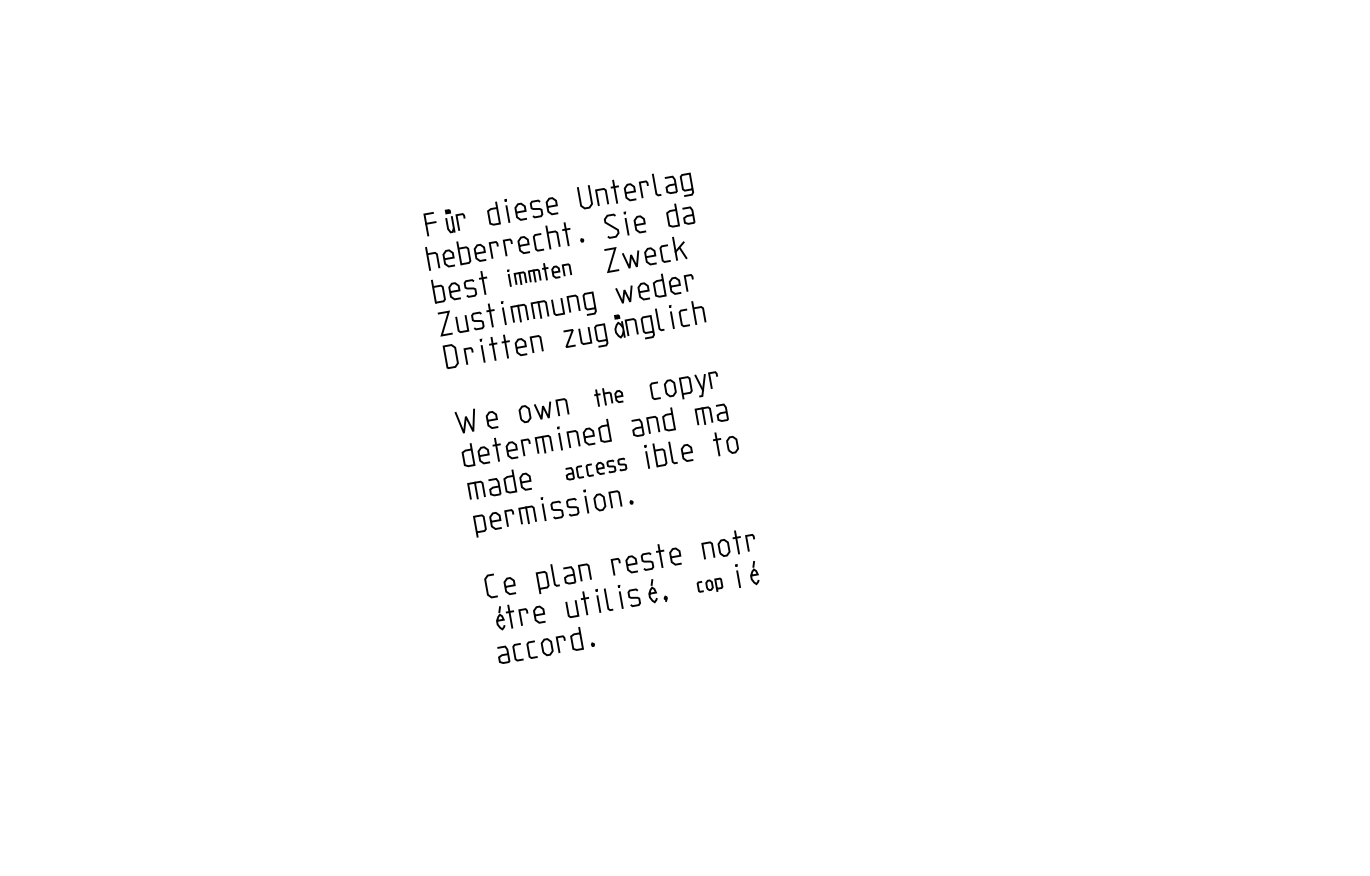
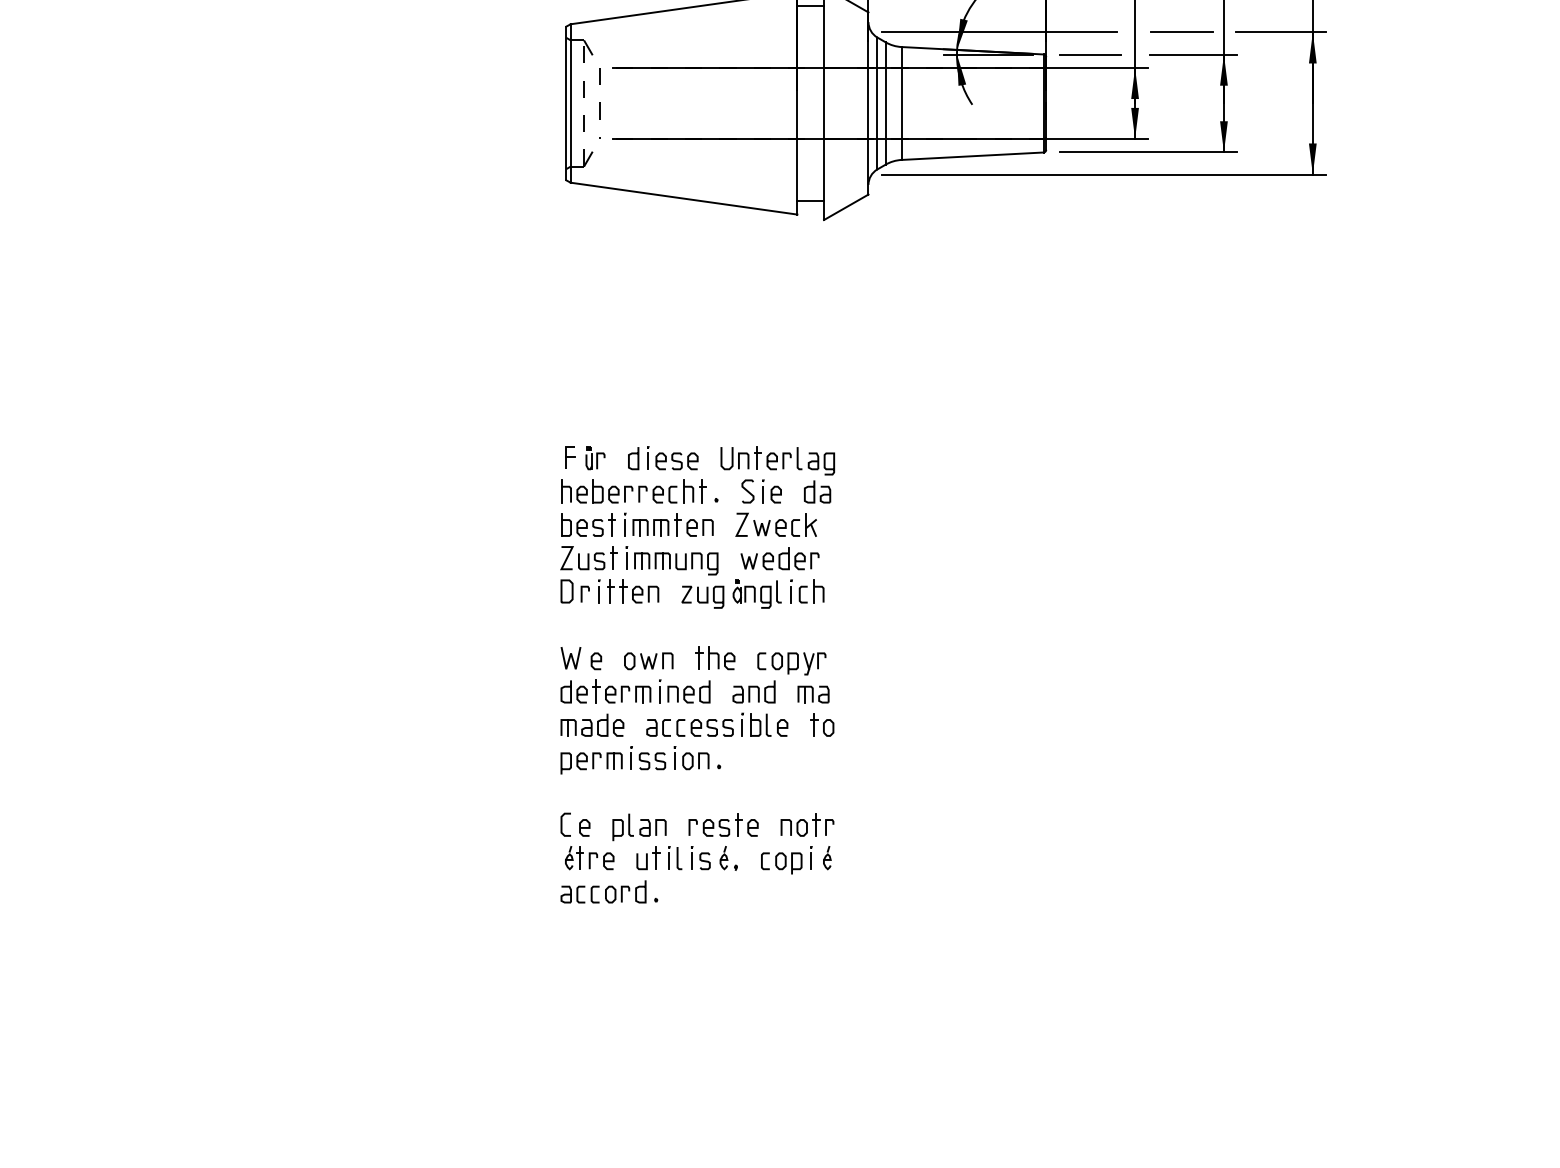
part: (539, 272) -> (668, 524), size x1.43
part: (608, 396) -> (715, 658), size x1.43
part: (595, 468) -> (689, 727), size x1.43
part: (709, 586) -> (781, 863), size x1.67

